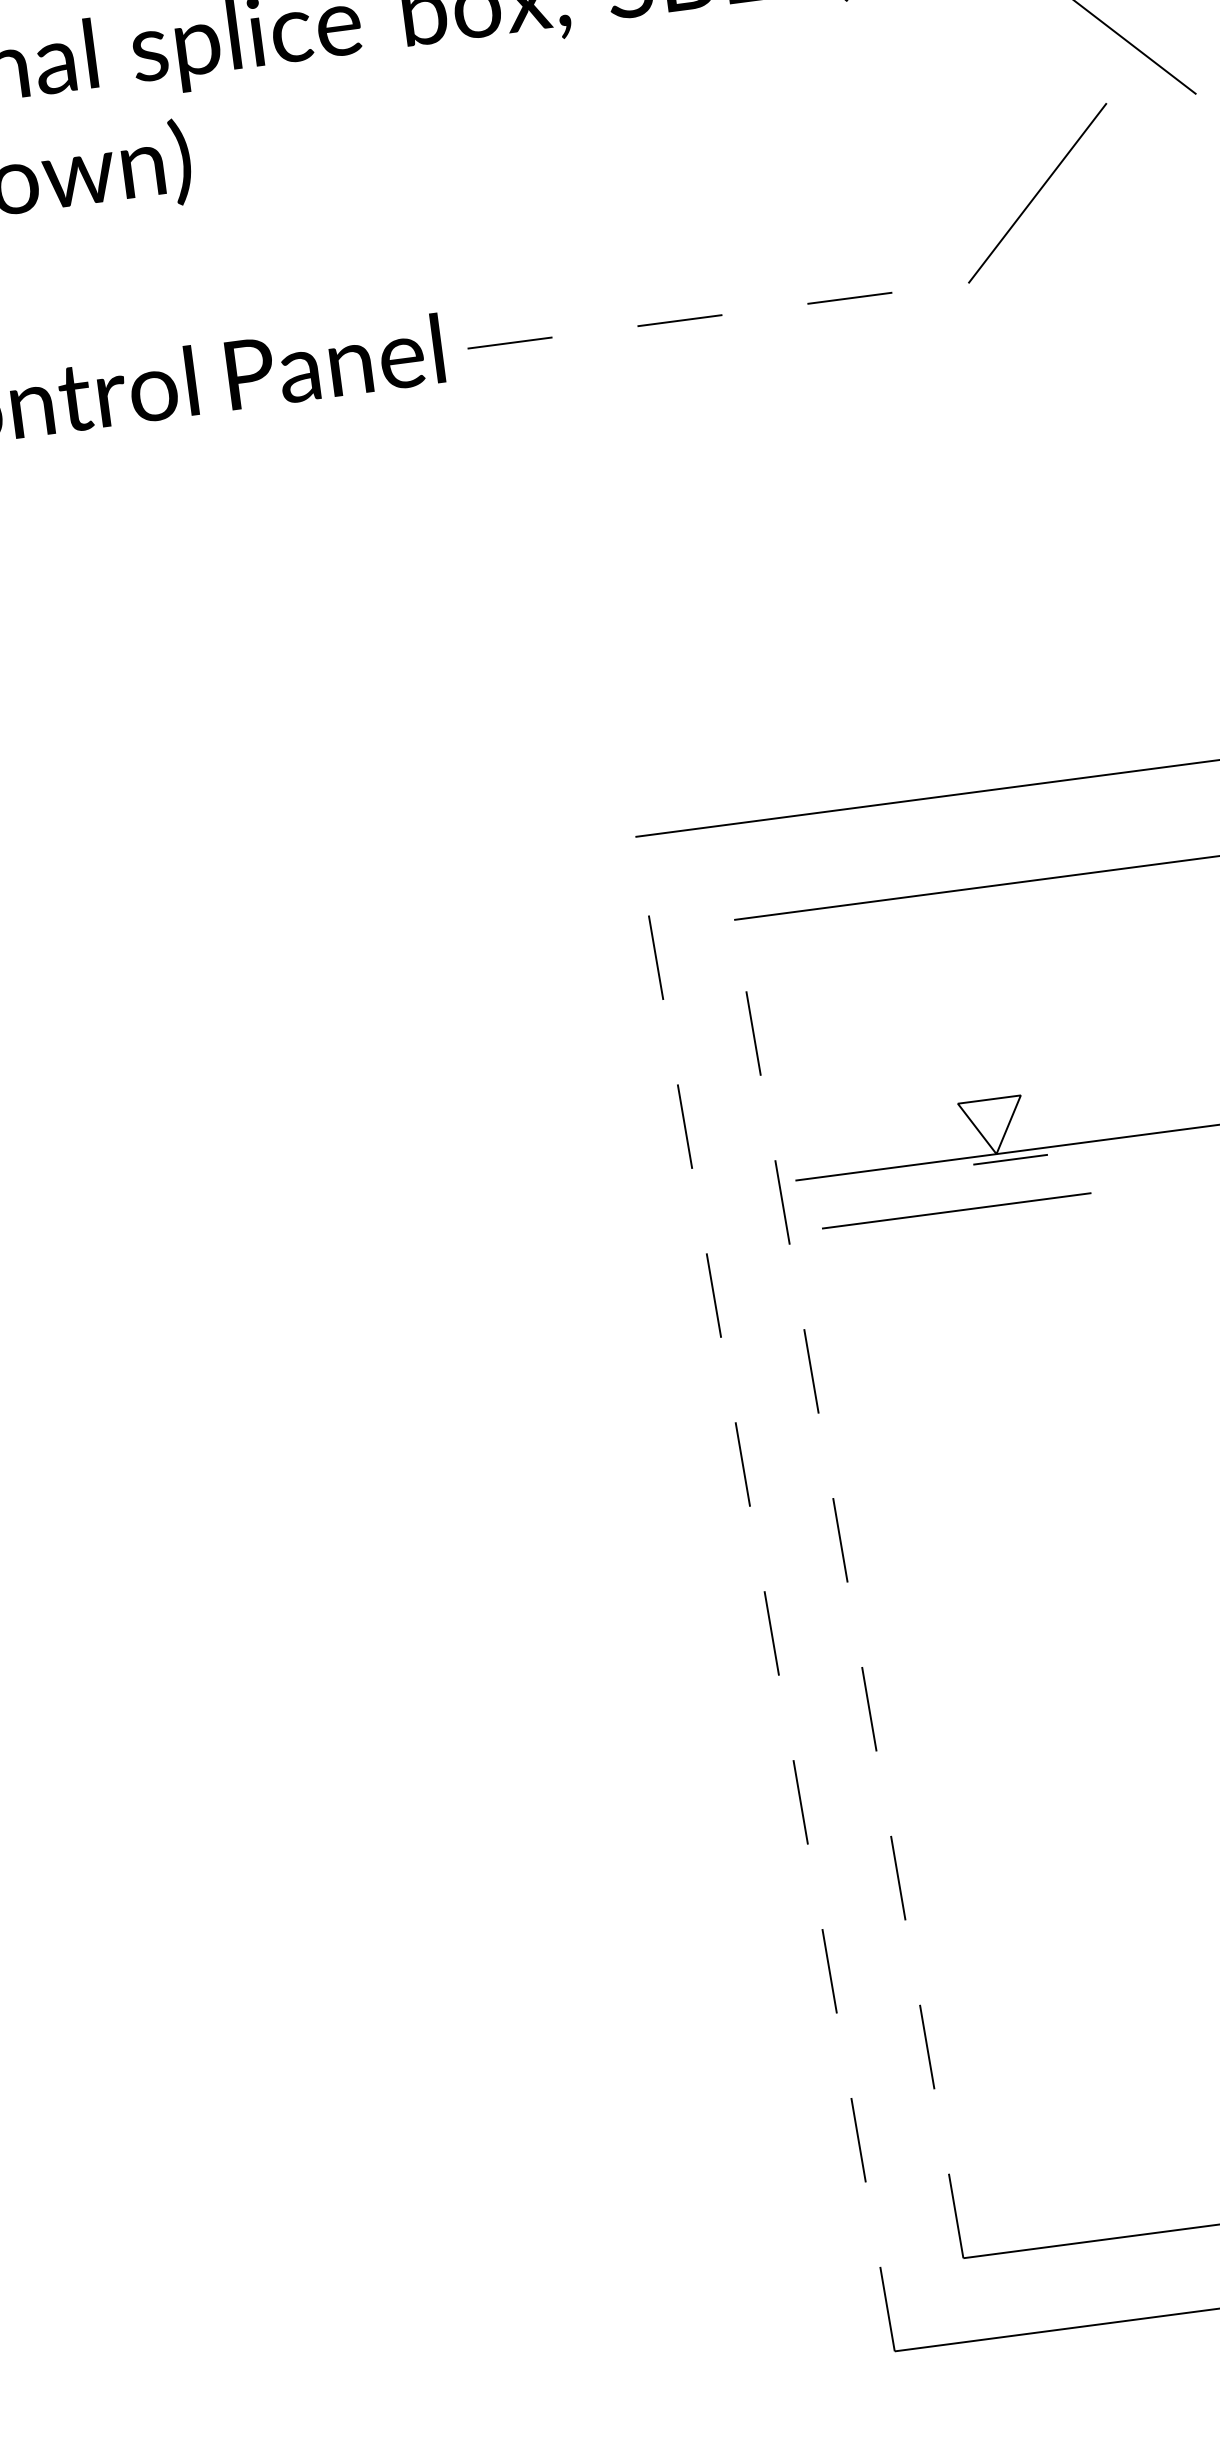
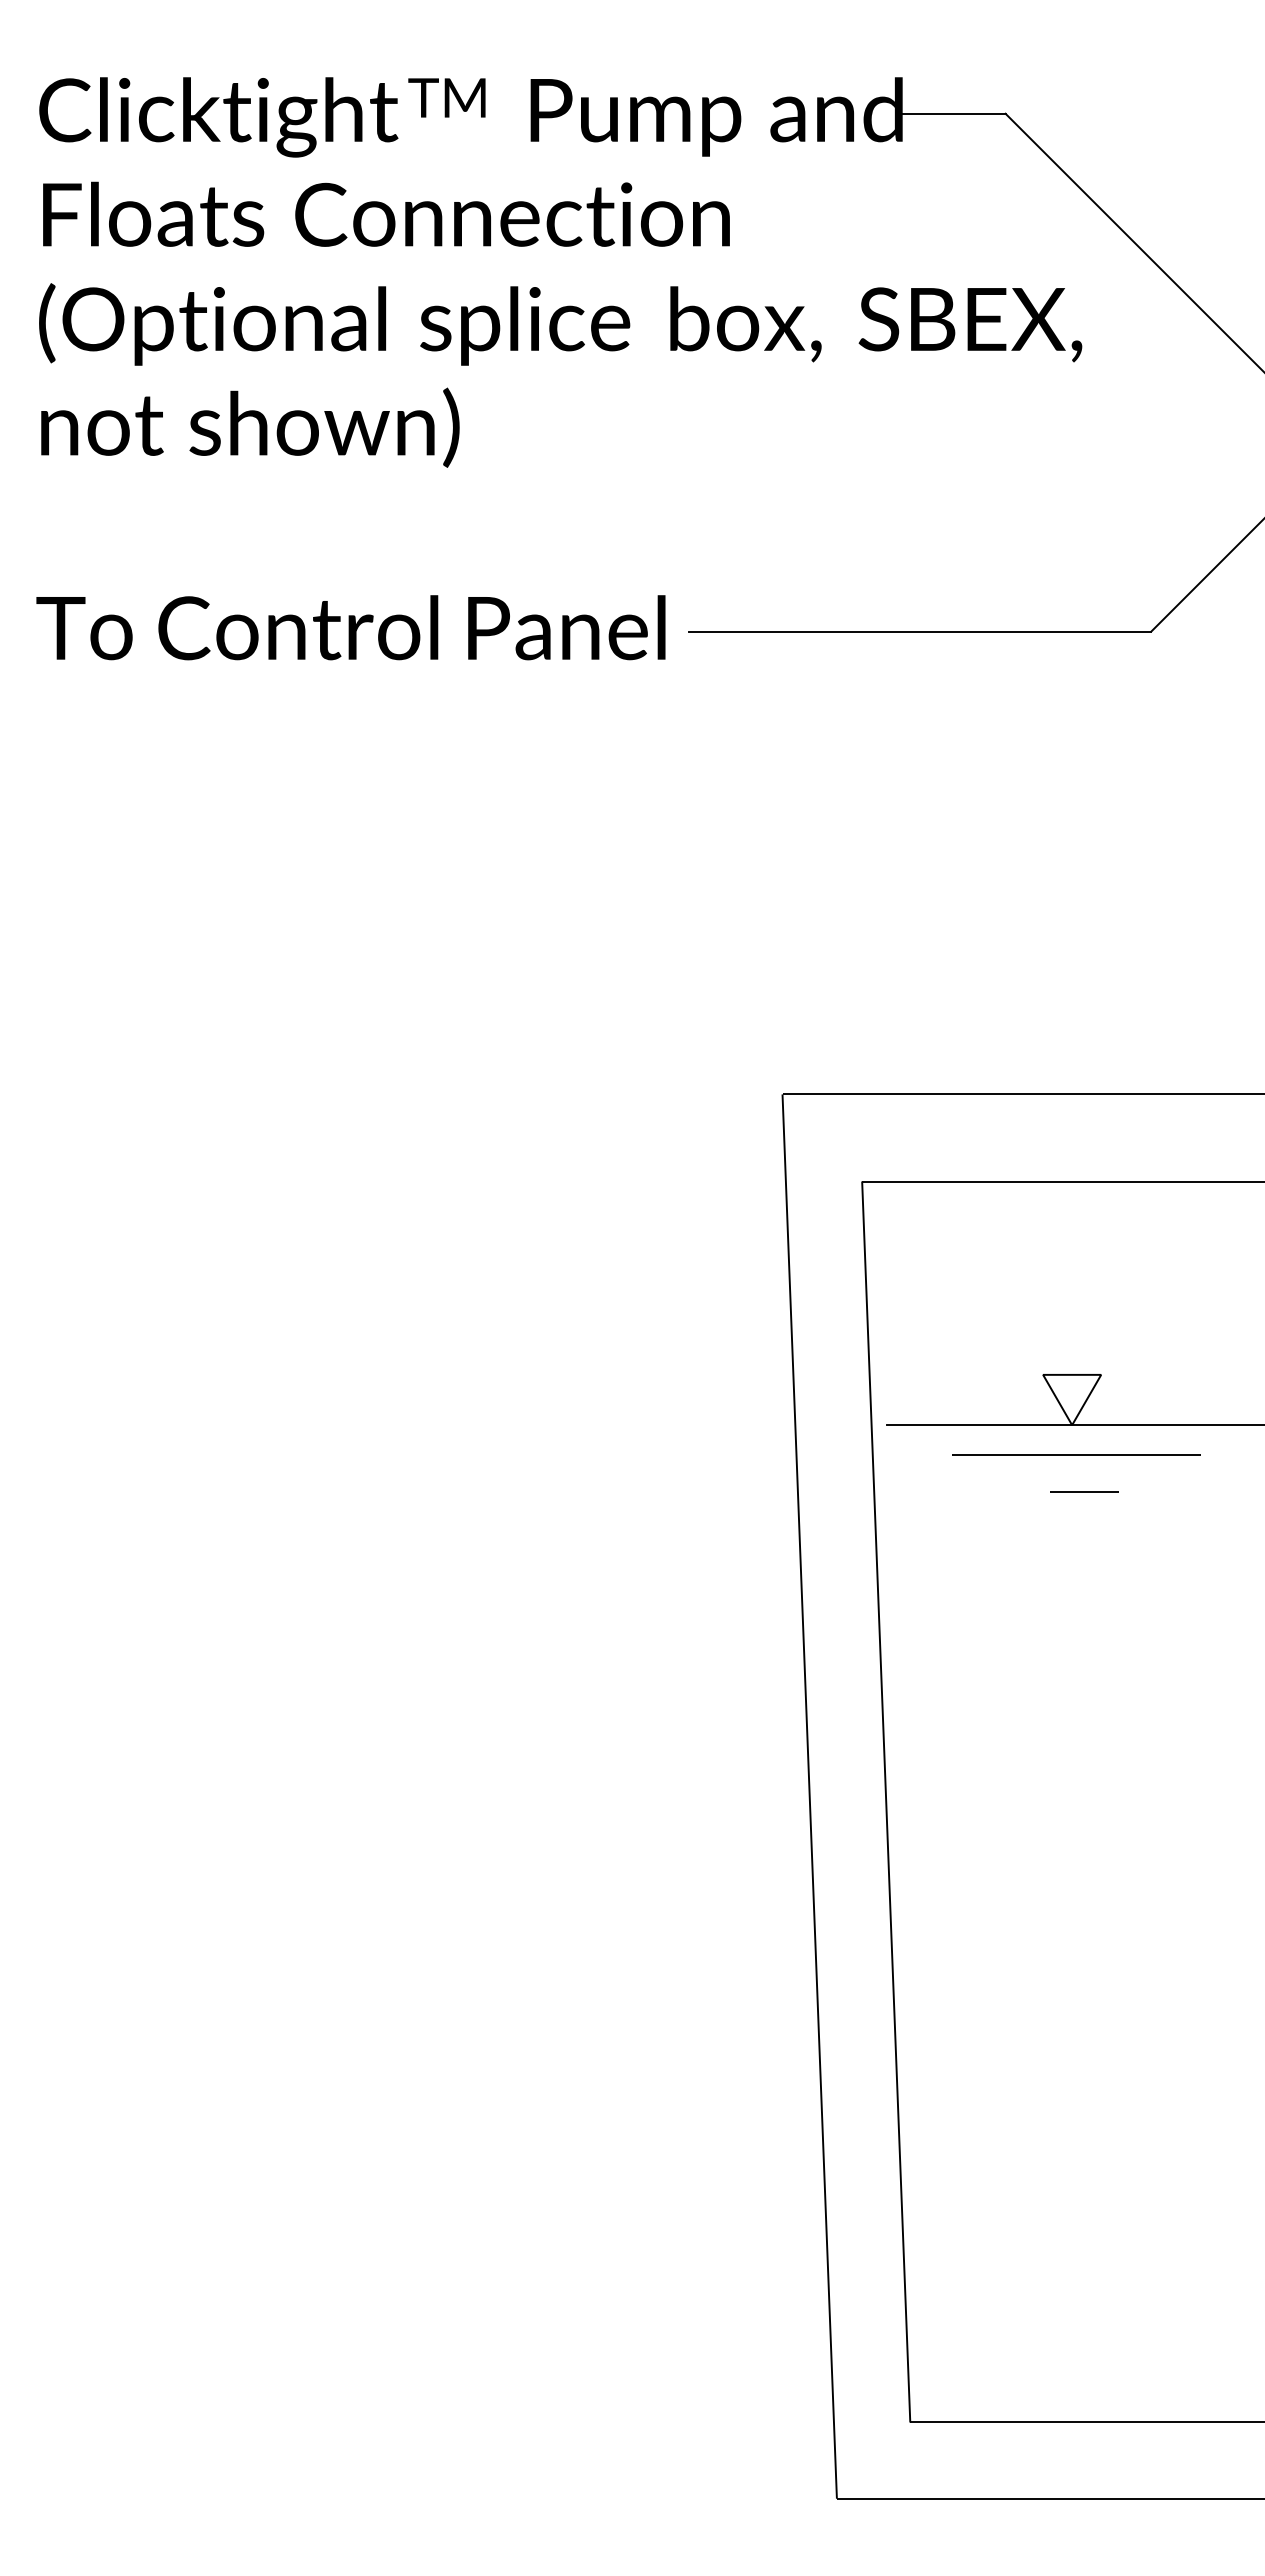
line: (718, 315) -> (920, 631), dashed -> solid
line: (1010, 1159) -> (1084, 1491), moved
line: (956, 1210) -> (1076, 1454), moved
line: (849, 1589) -> (886, 1802), dashed -> solid
line: (764, 1594) -> (809, 1796), dashed -> solid

